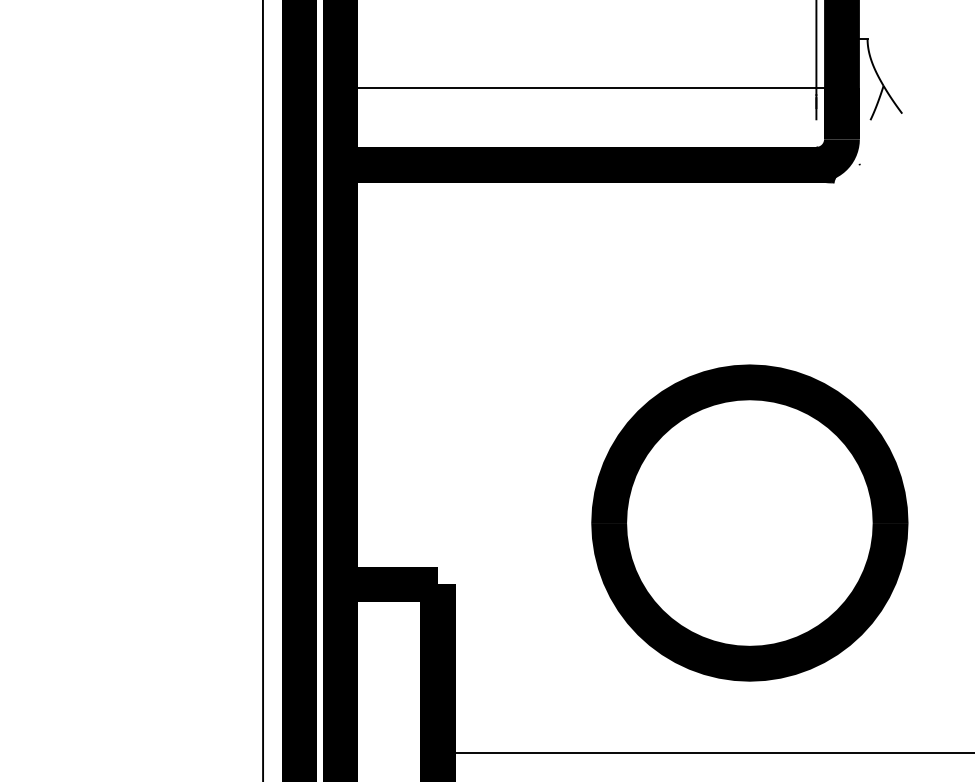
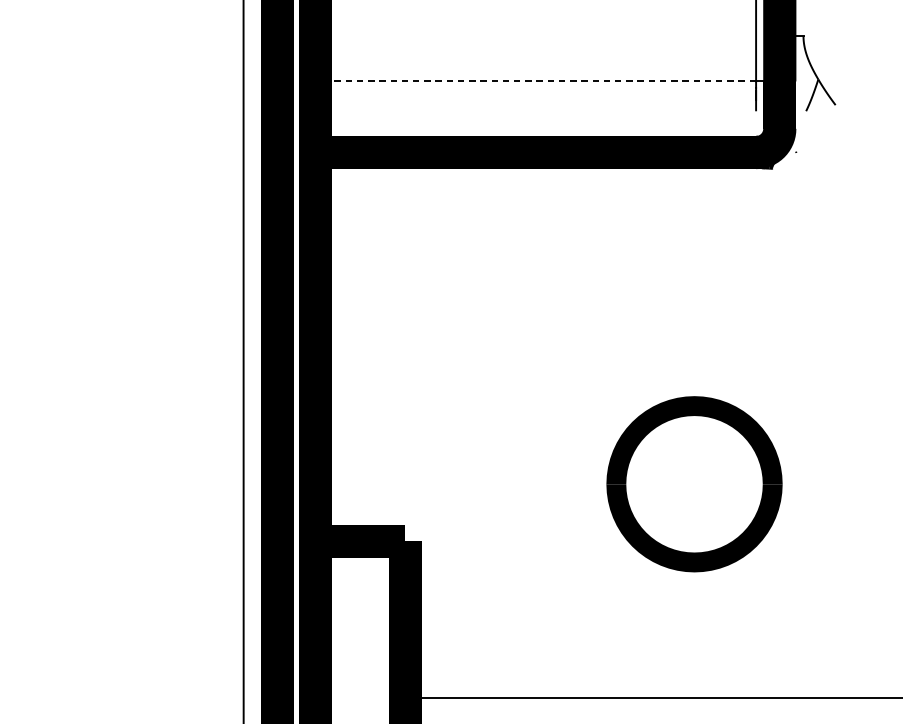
line: (578, 88) -> (535, 81), solid -> dashed
part: (749, 522) -> (694, 483), size x0.6

